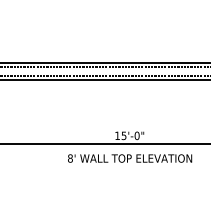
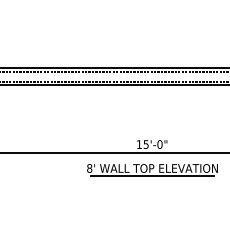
line: (129, 165) -> (151, 175), added

